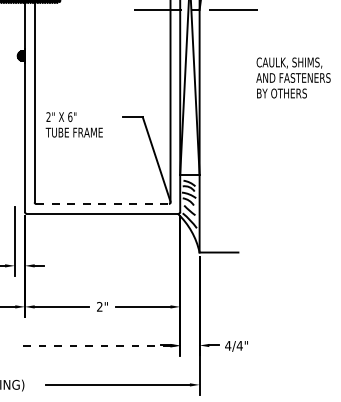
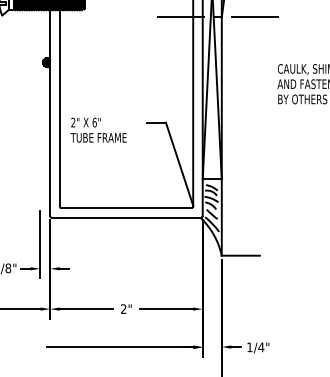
line: (103, 204) -> (127, 208), dashed -> solid
line: (95, 345) -> (119, 347), dashed -> solid
text: (228, 345) -> (250, 347), 4/4" -> 1/4"

